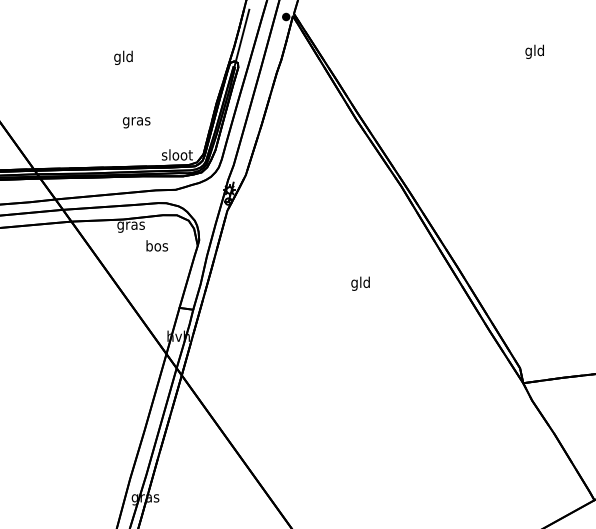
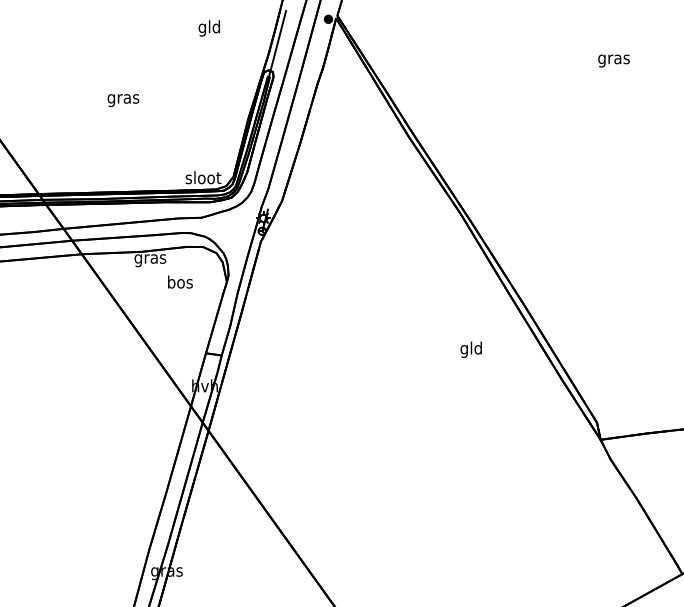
text: (534, 51) -> (613, 58), gld -> gras
text: (123, 57) -> (209, 27), moved
text: (136, 122) -> (123, 100), moved
text: (360, 283) -> (471, 349), moved

